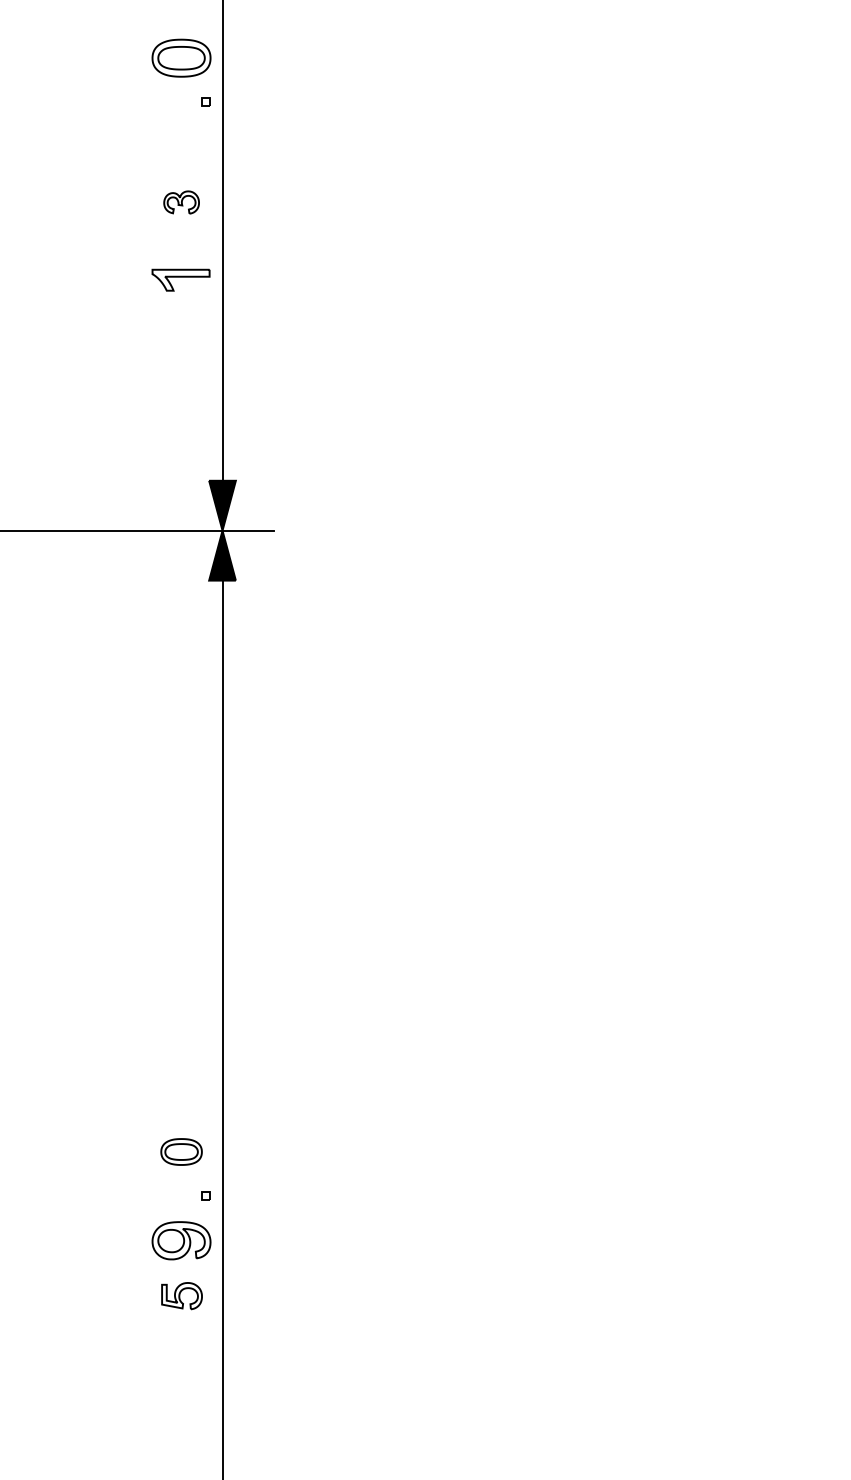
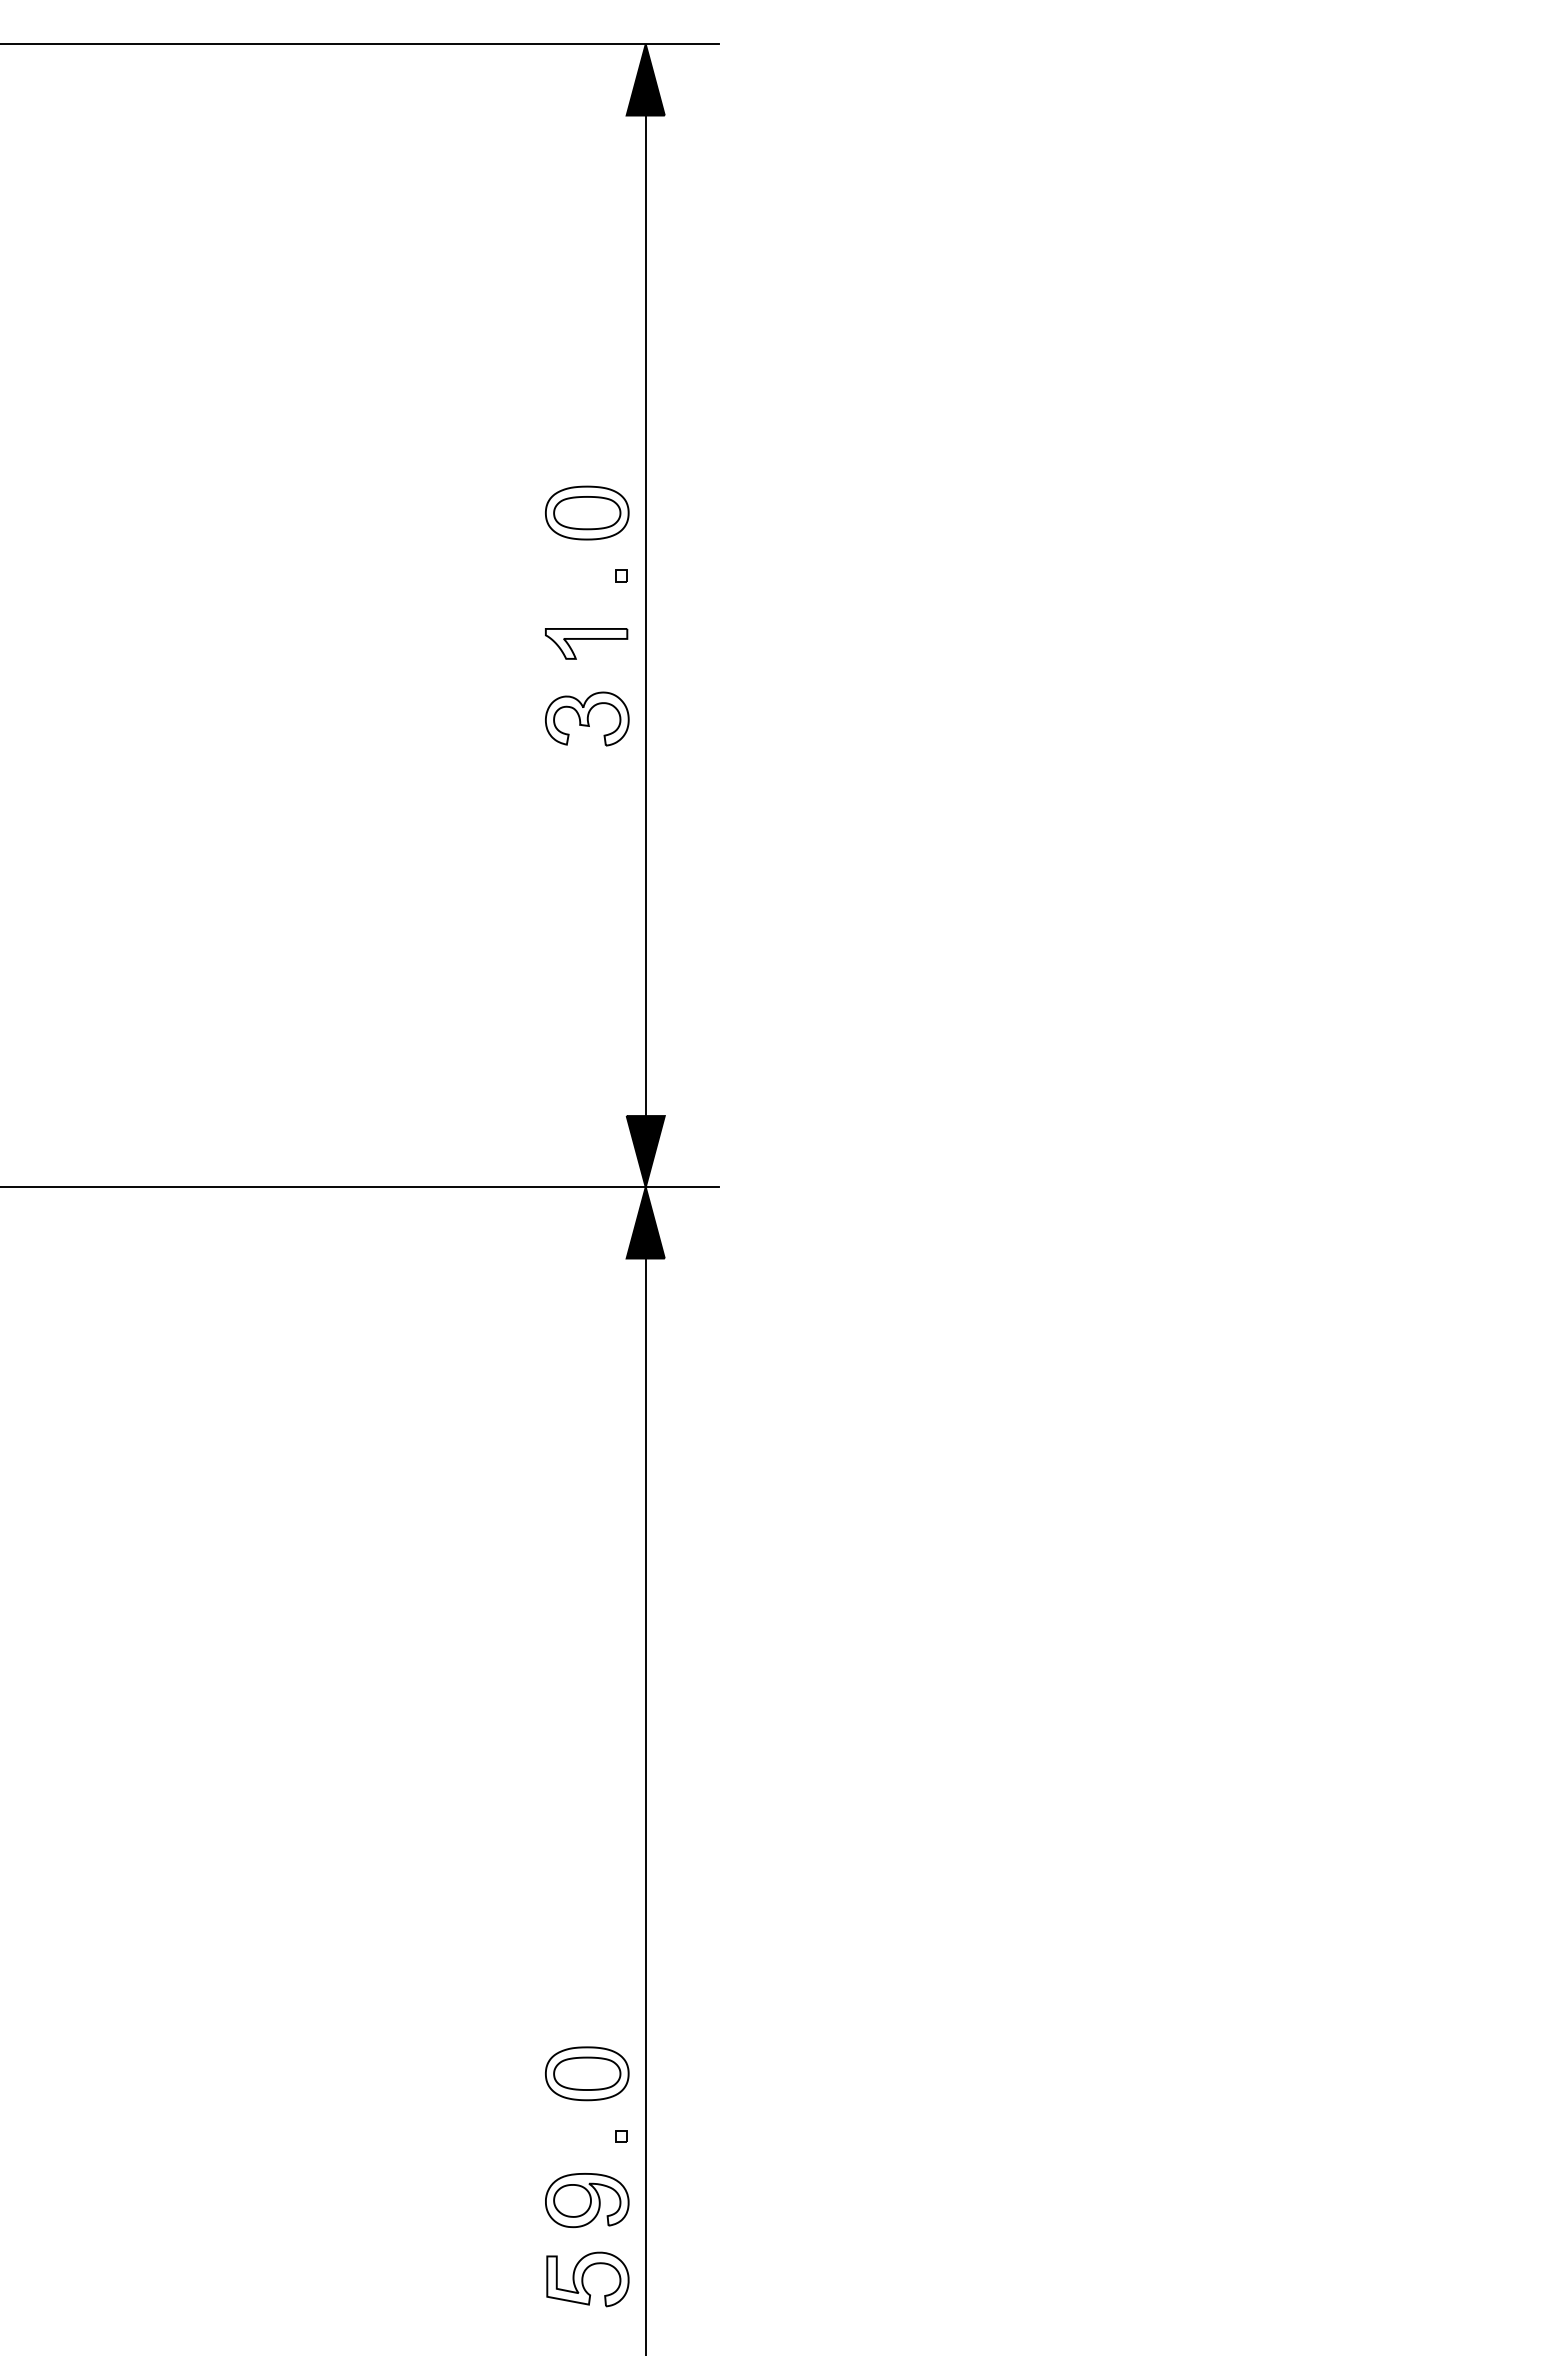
part: (181, 202) -> (587, 718), size x1.67
part: (181, 279) -> (586, 643), moved
part: (181, 1151) -> (587, 2073), size x1.43
part: (181, 1296) -> (587, 2279), size x1.43

